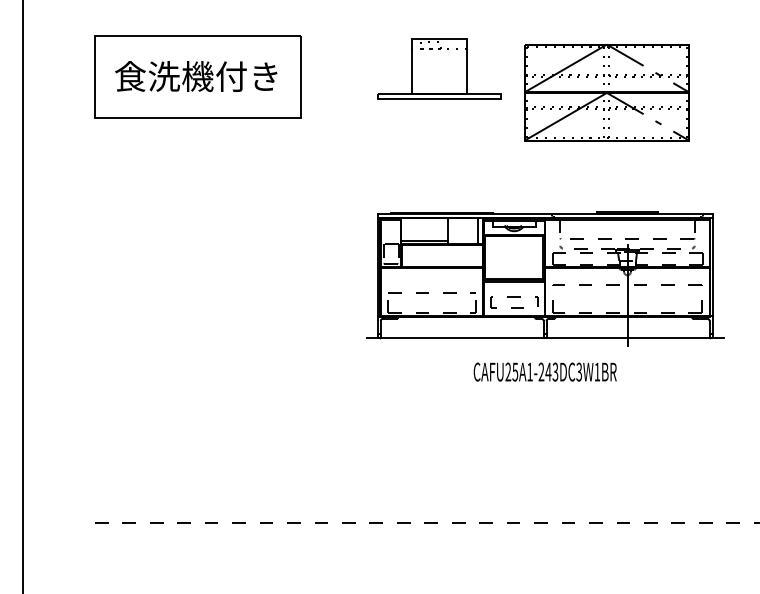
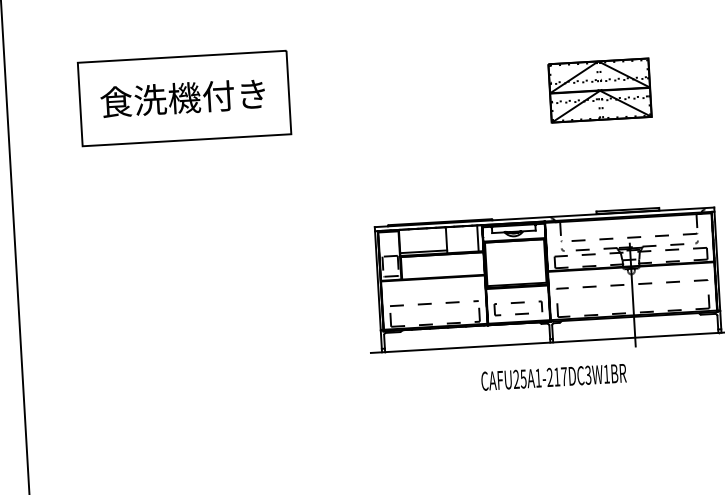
part: (439, 68) -> (428, 75), removed
part: (606, 92) -> (599, 90), size x0.6
text: (551, 371) -> (560, 376), CAFU25A1-243DC3W1BR -> CAFU25A1-217DC3W1BR

